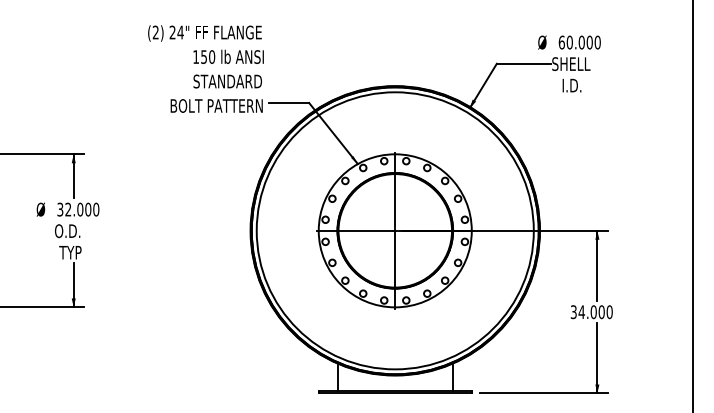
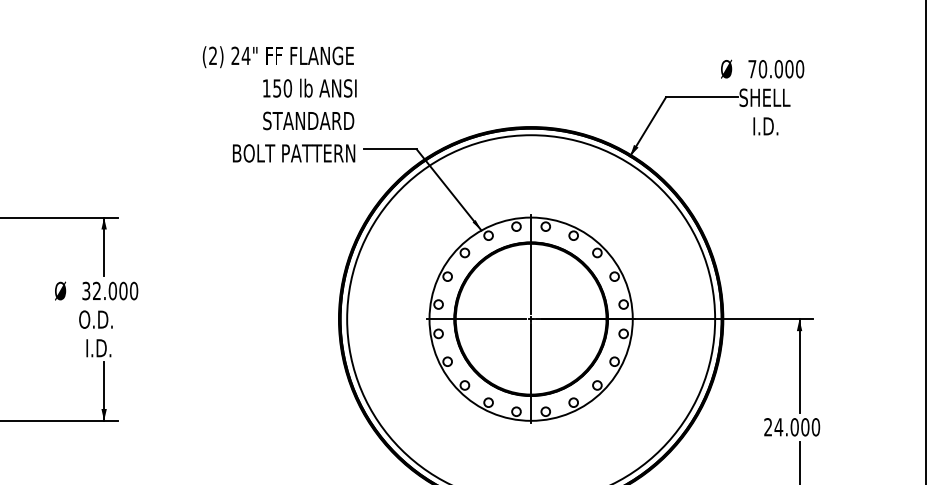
text: (561, 42) -> (751, 69), 60.000 -> 70.000
text: (70, 252) -> (99, 347), TYP -> I.D.
text: (573, 312) -> (767, 427), 34.000 -> 24.000

